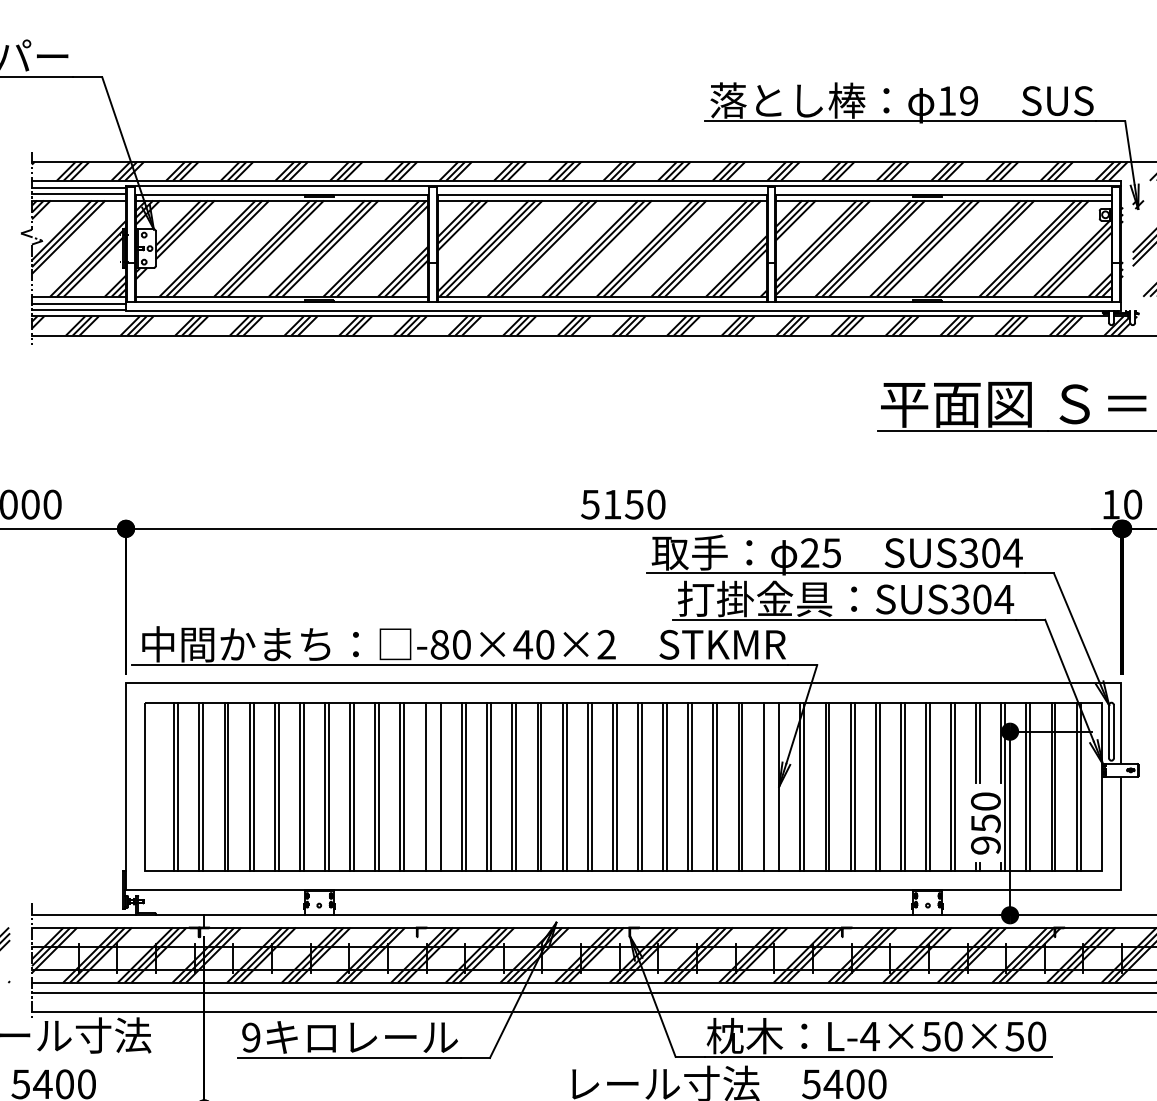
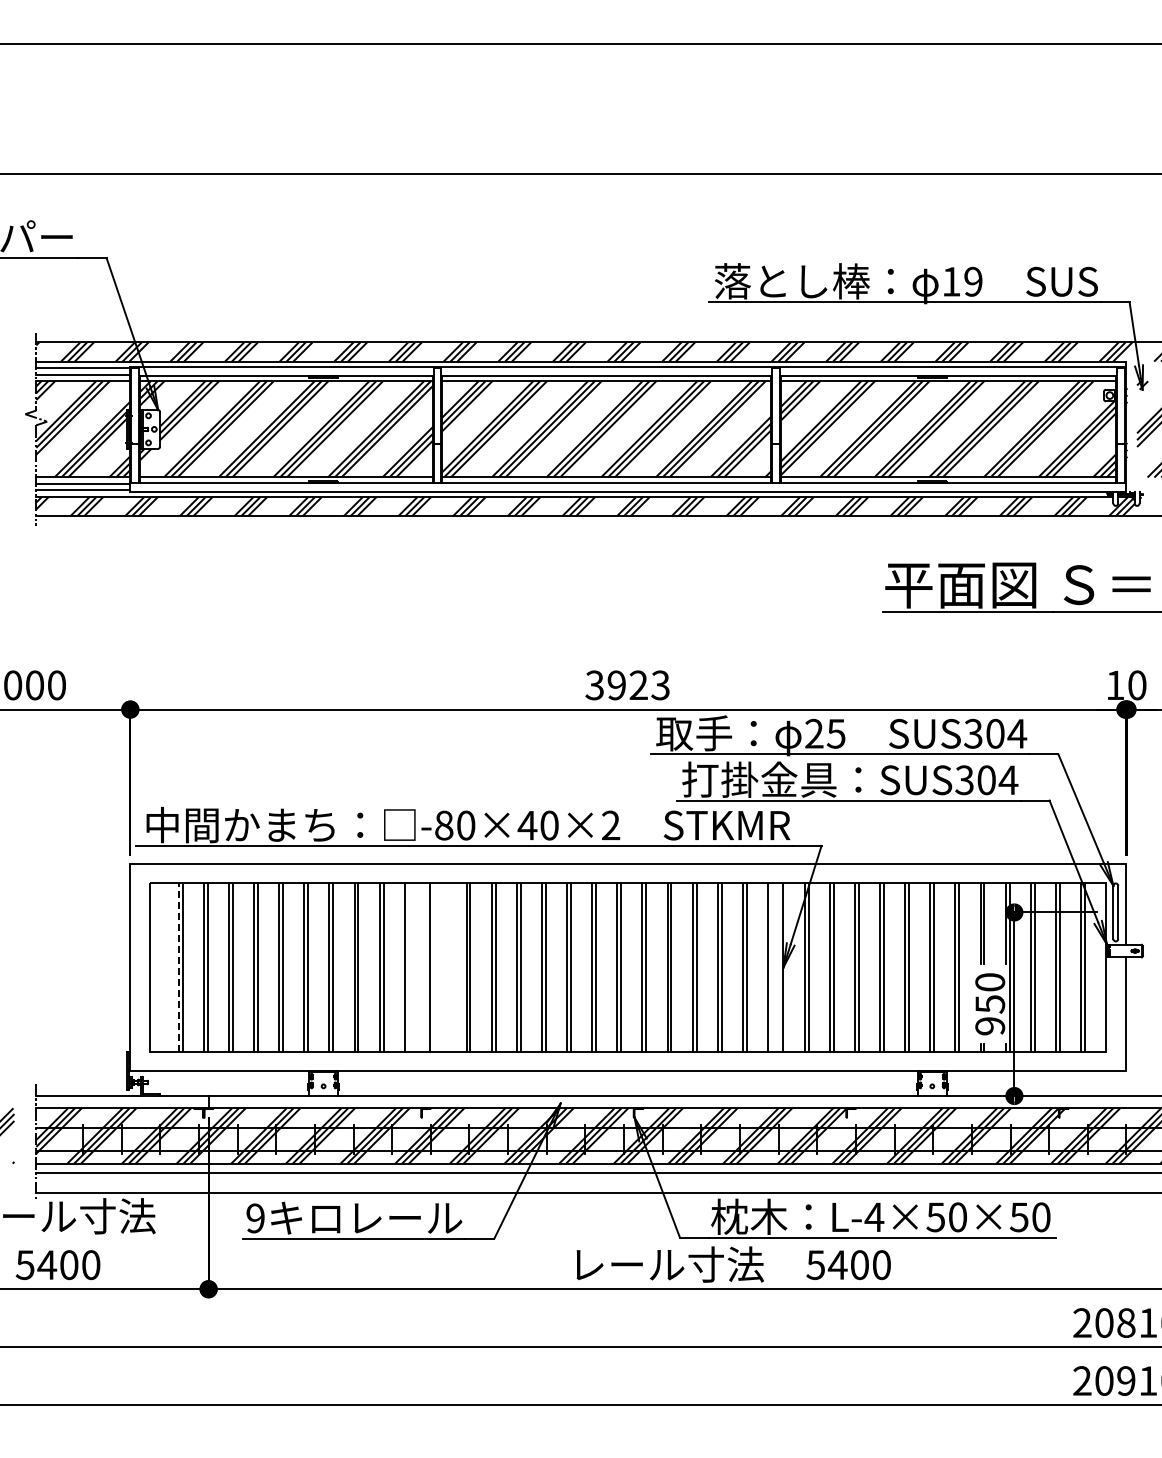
text: (623, 504) -> (627, 685), 5150 -> 3923
line: (174, 786) -> (178, 967), solid -> dashed
line: (404, 786) -> (408, 967), removed
line: (441, 786) -> (445, 967), removed

